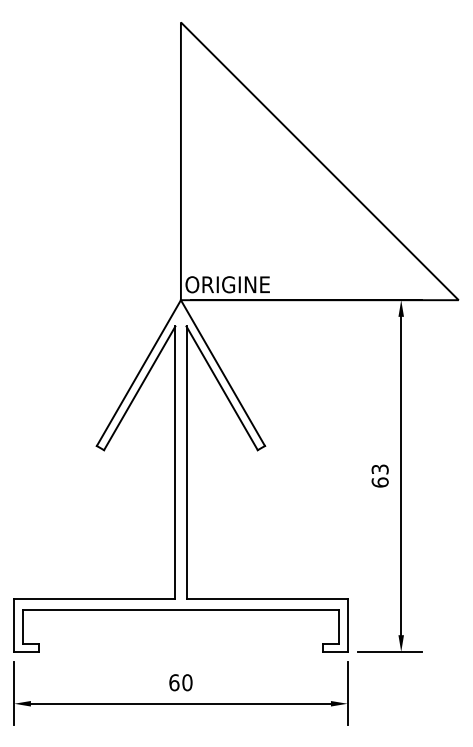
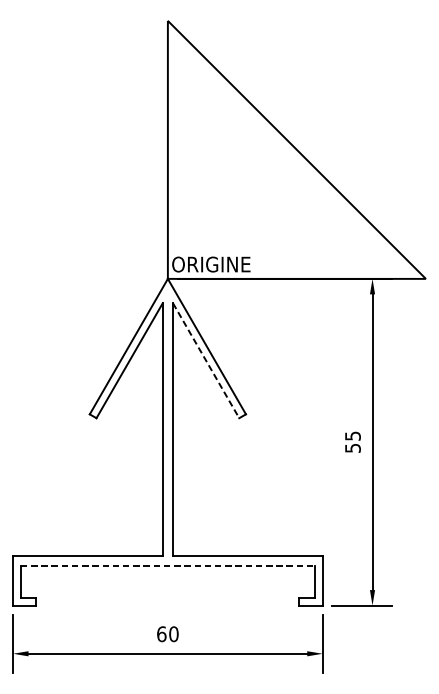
line: (222, 388) -> (206, 360), solid -> dashed
text: (379, 475) -> (352, 441), 63 -> 55
line: (181, 609) -> (168, 566), solid -> dashed

